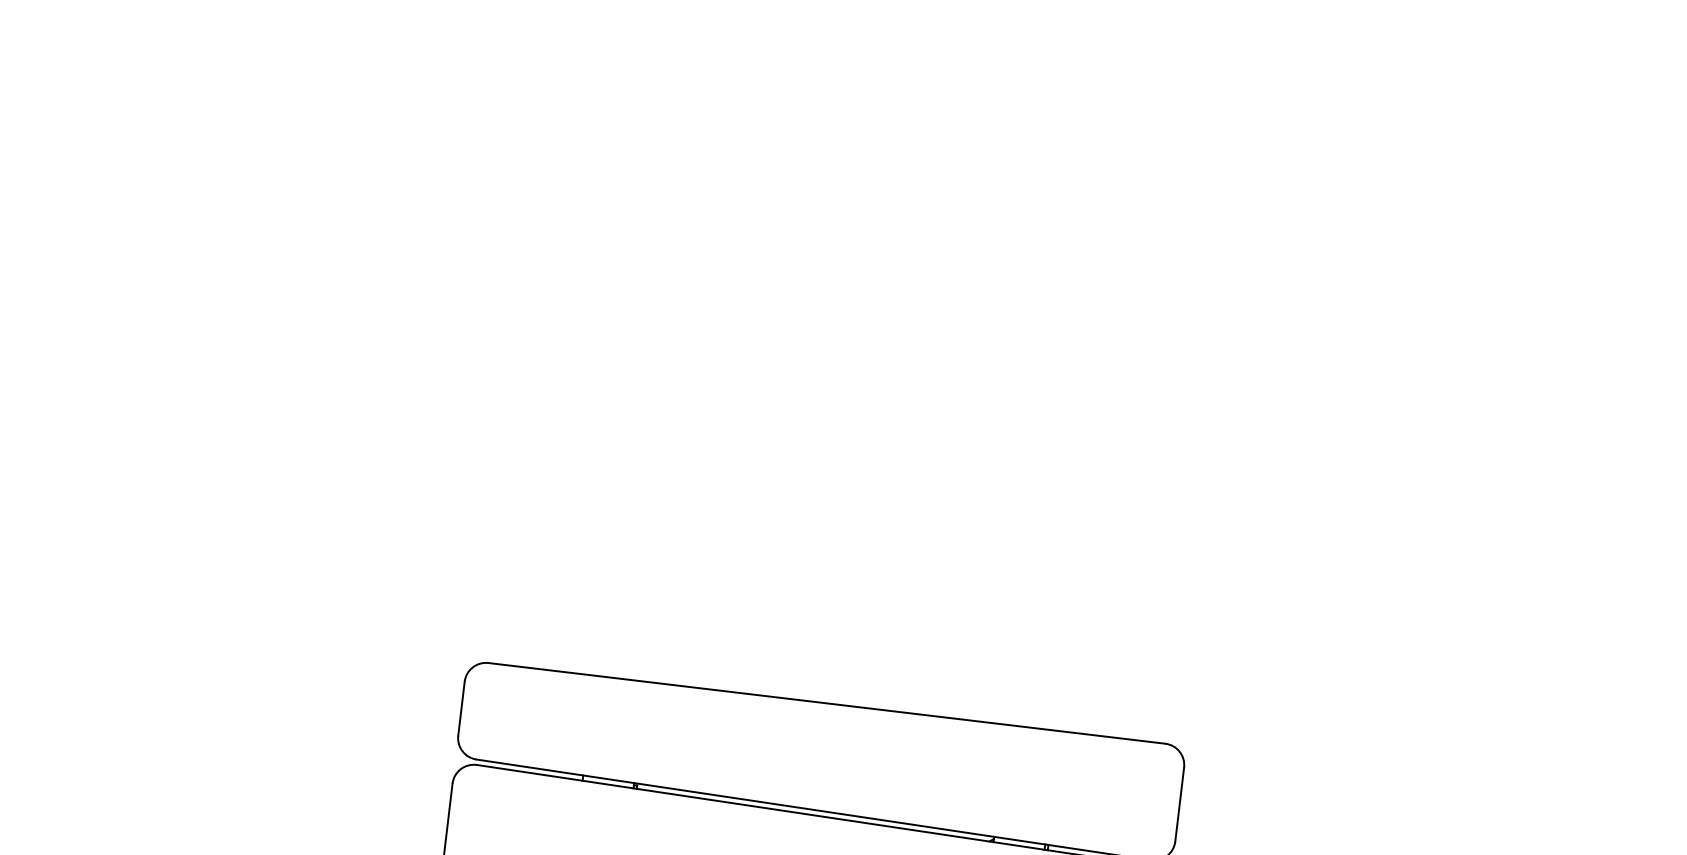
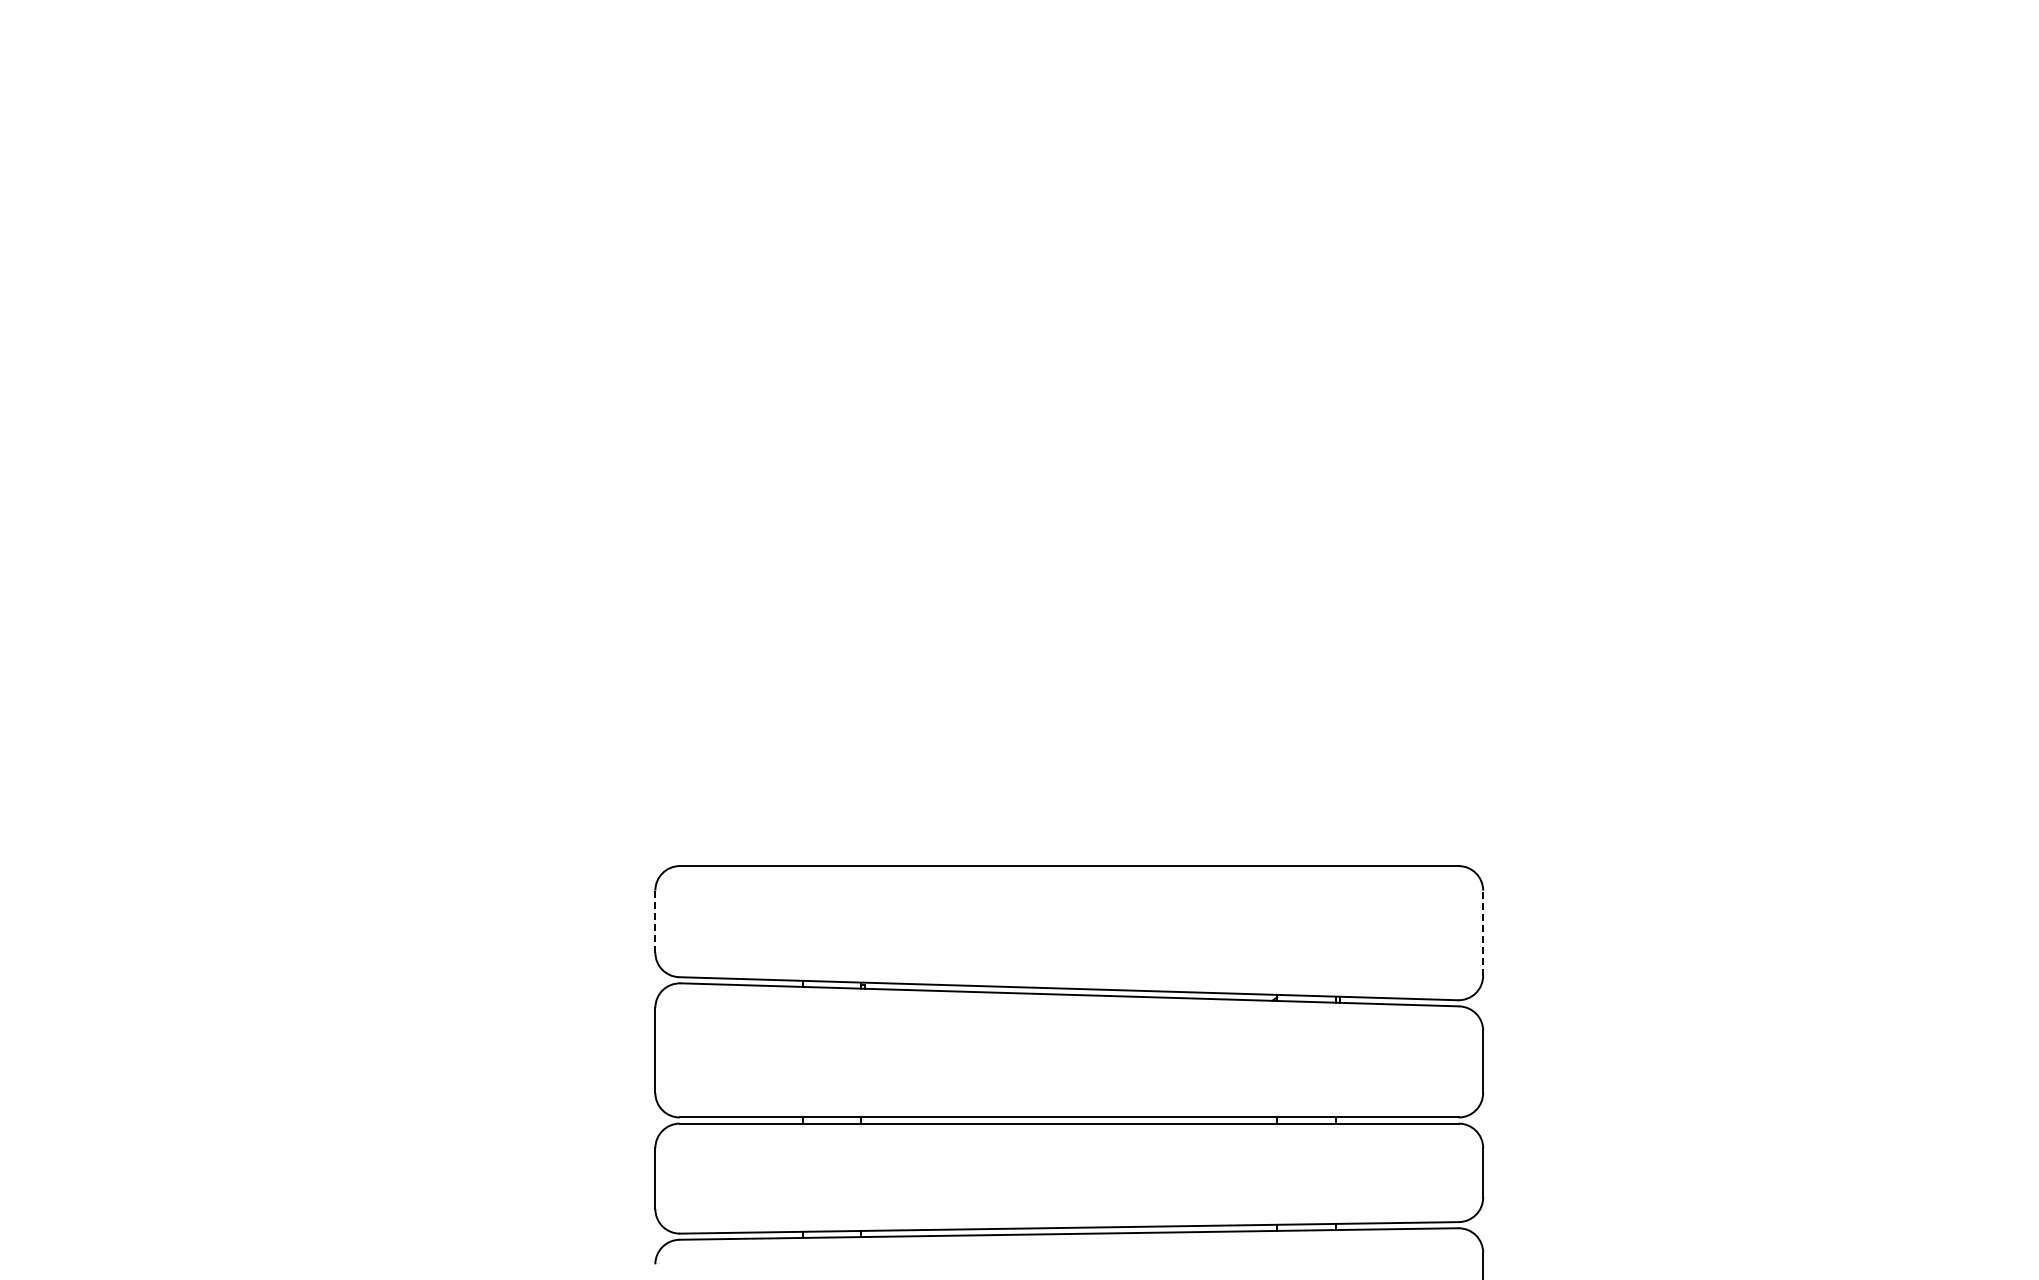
line: (461, 709) -> (655, 922), solid -> dashed
line: (1179, 804) -> (1483, 933), solid -> dashed

